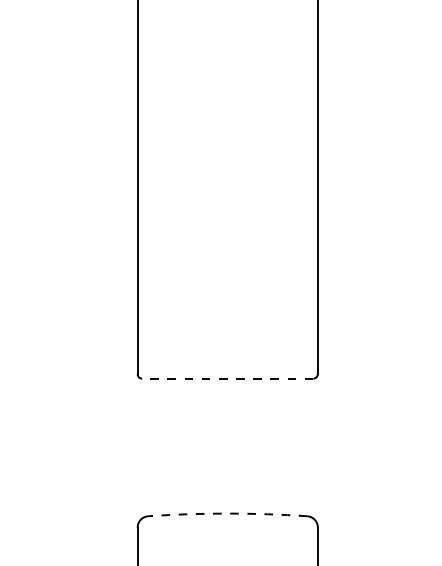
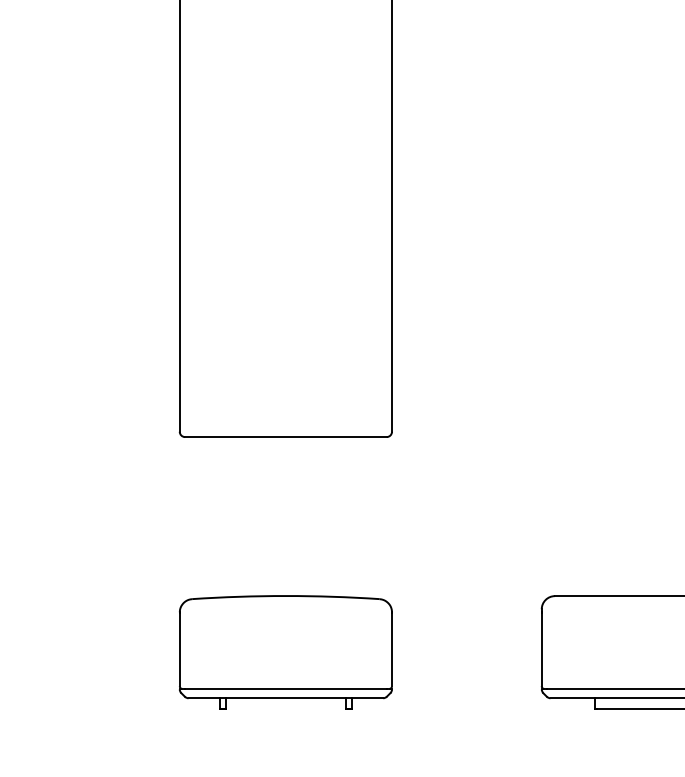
line: (227, 379) -> (285, 437), dashed -> solid
arc: (227, 514) -> (285, 596), dashed -> solid

